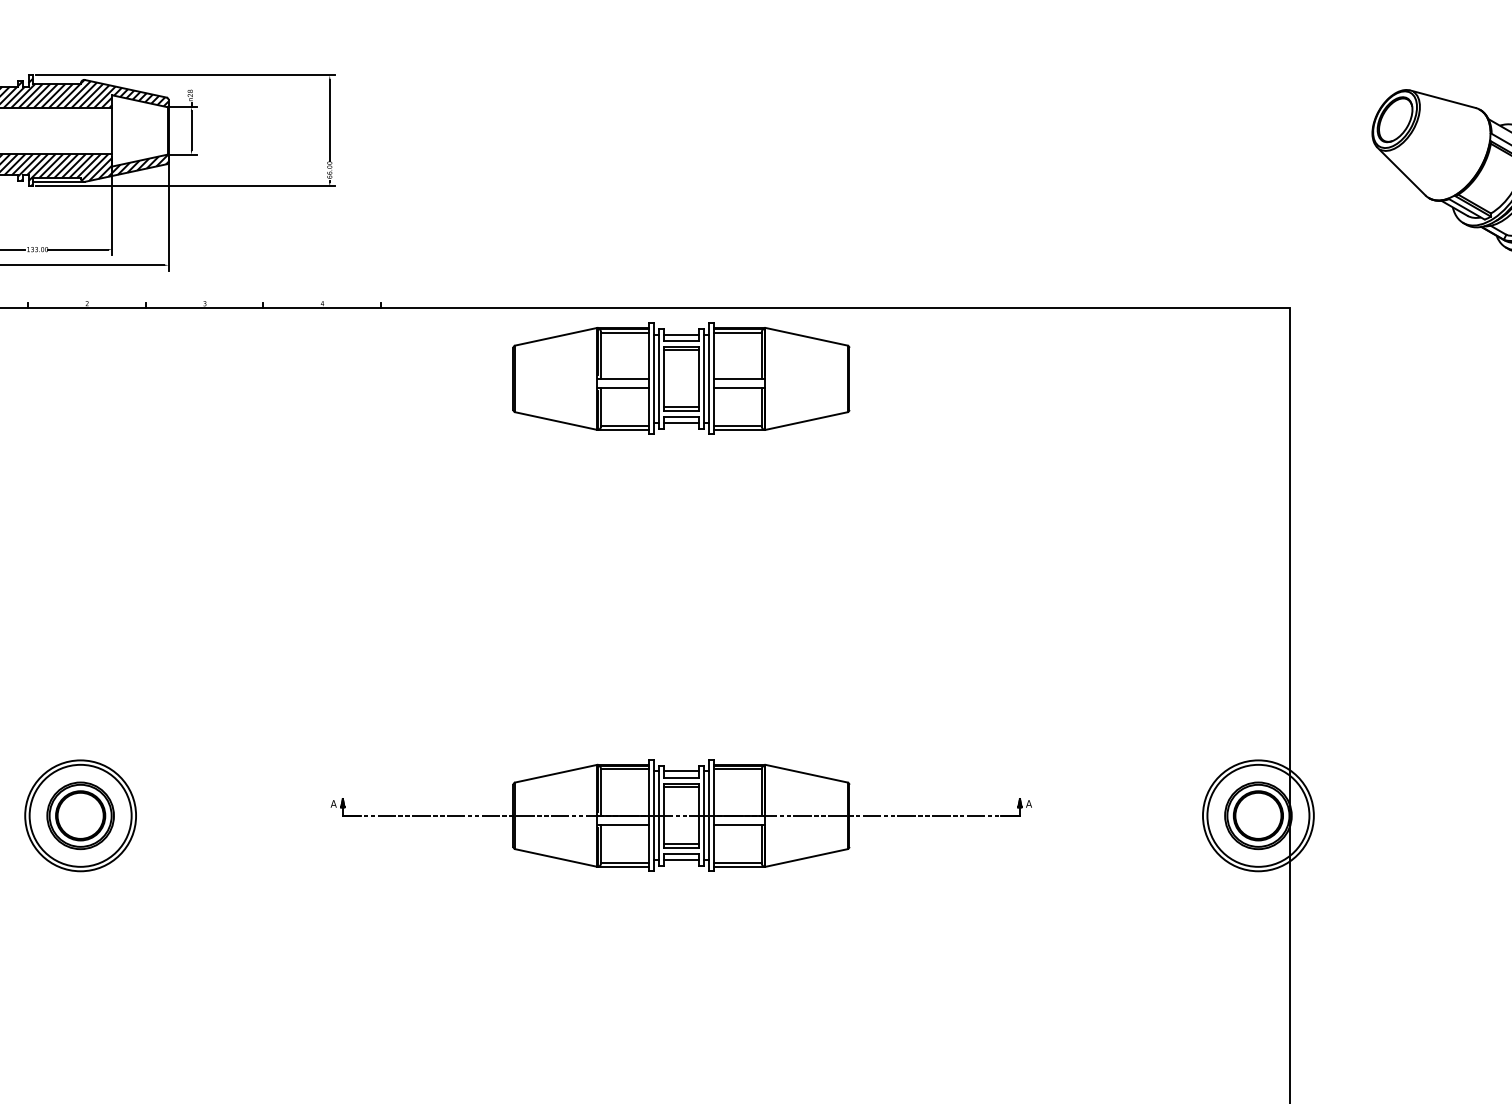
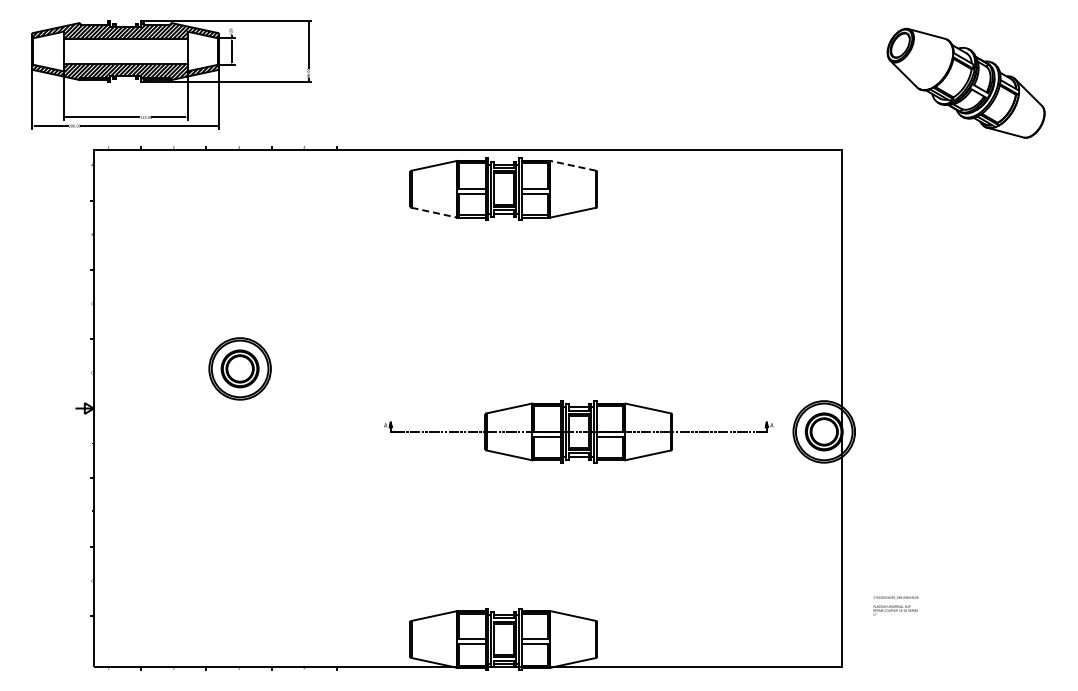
line: (805, 336) -> (572, 165), solid -> dashed
line: (556, 420) -> (434, 212), solid -> dashed
part: (79, 815) -> (239, 368), moved
part: (680, 815) -> (578, 431), moved

